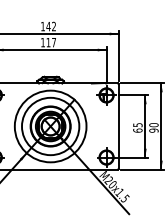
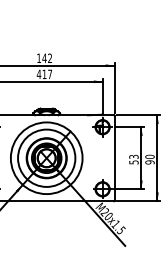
text: (42, 42) -> (38, 74), 117 -> 417
text: (137, 127) -> (133, 159), 65 -> 53

